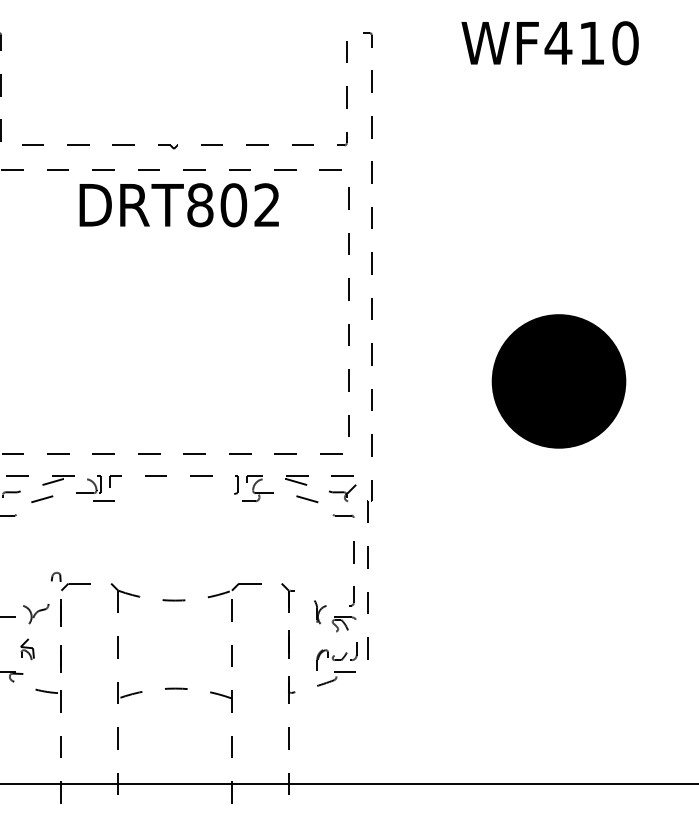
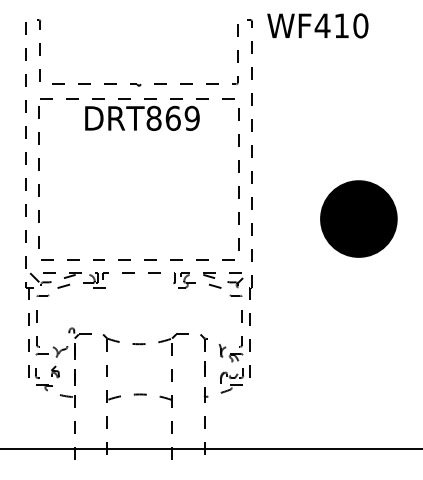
text: (549, 42) -> (317, 25), moved
text: (250, 203) -> (182, 117), DRT802 -> DRT869

